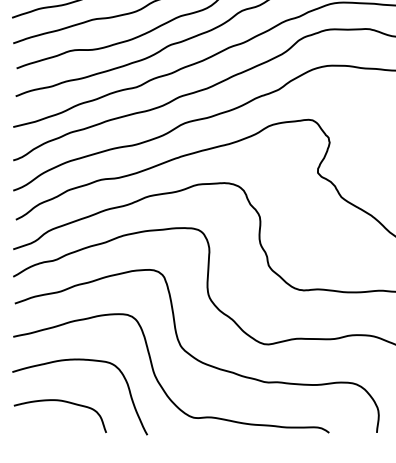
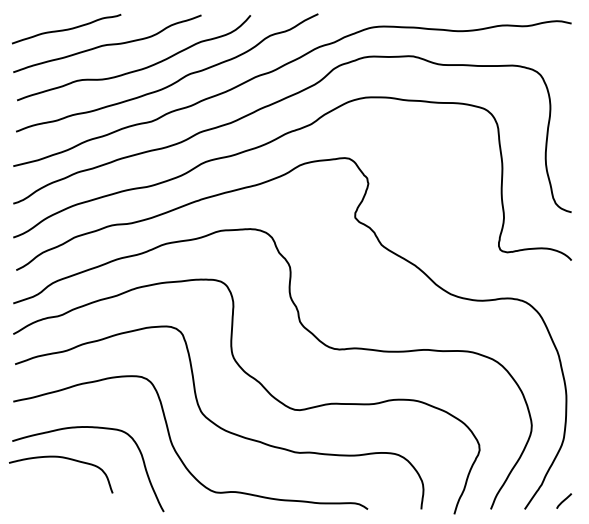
curve: (65, 402) -> (66, 459), moved

